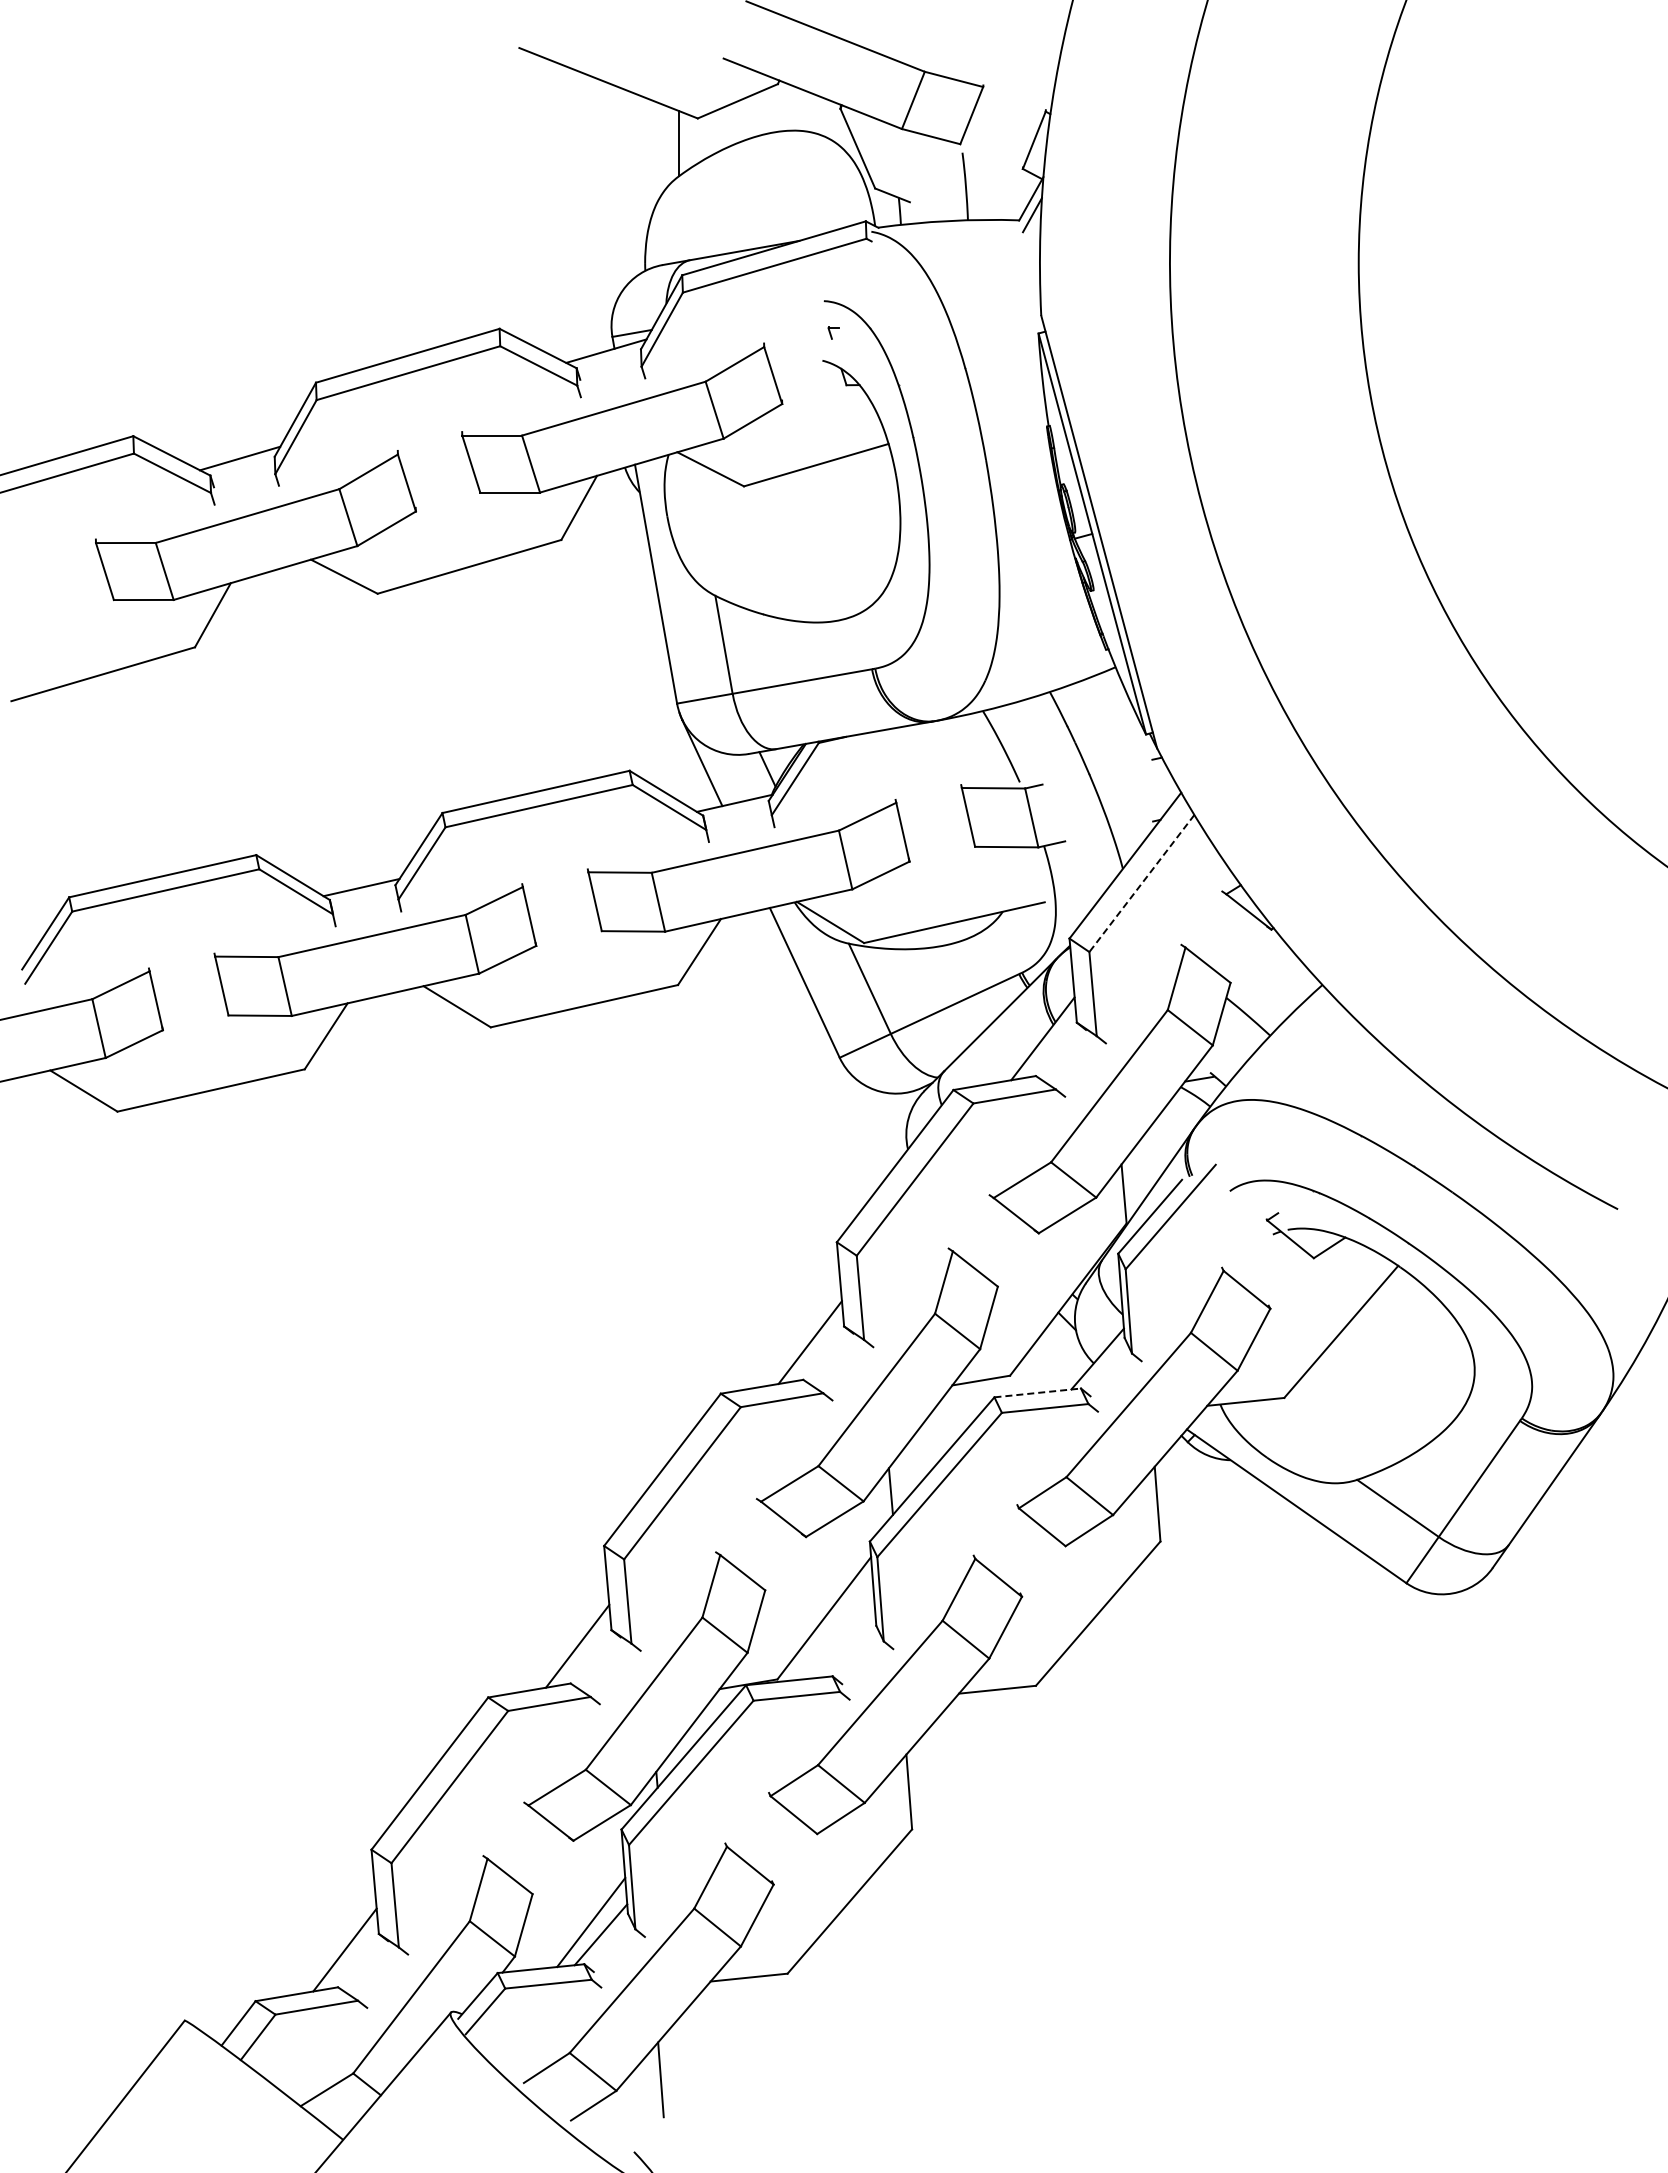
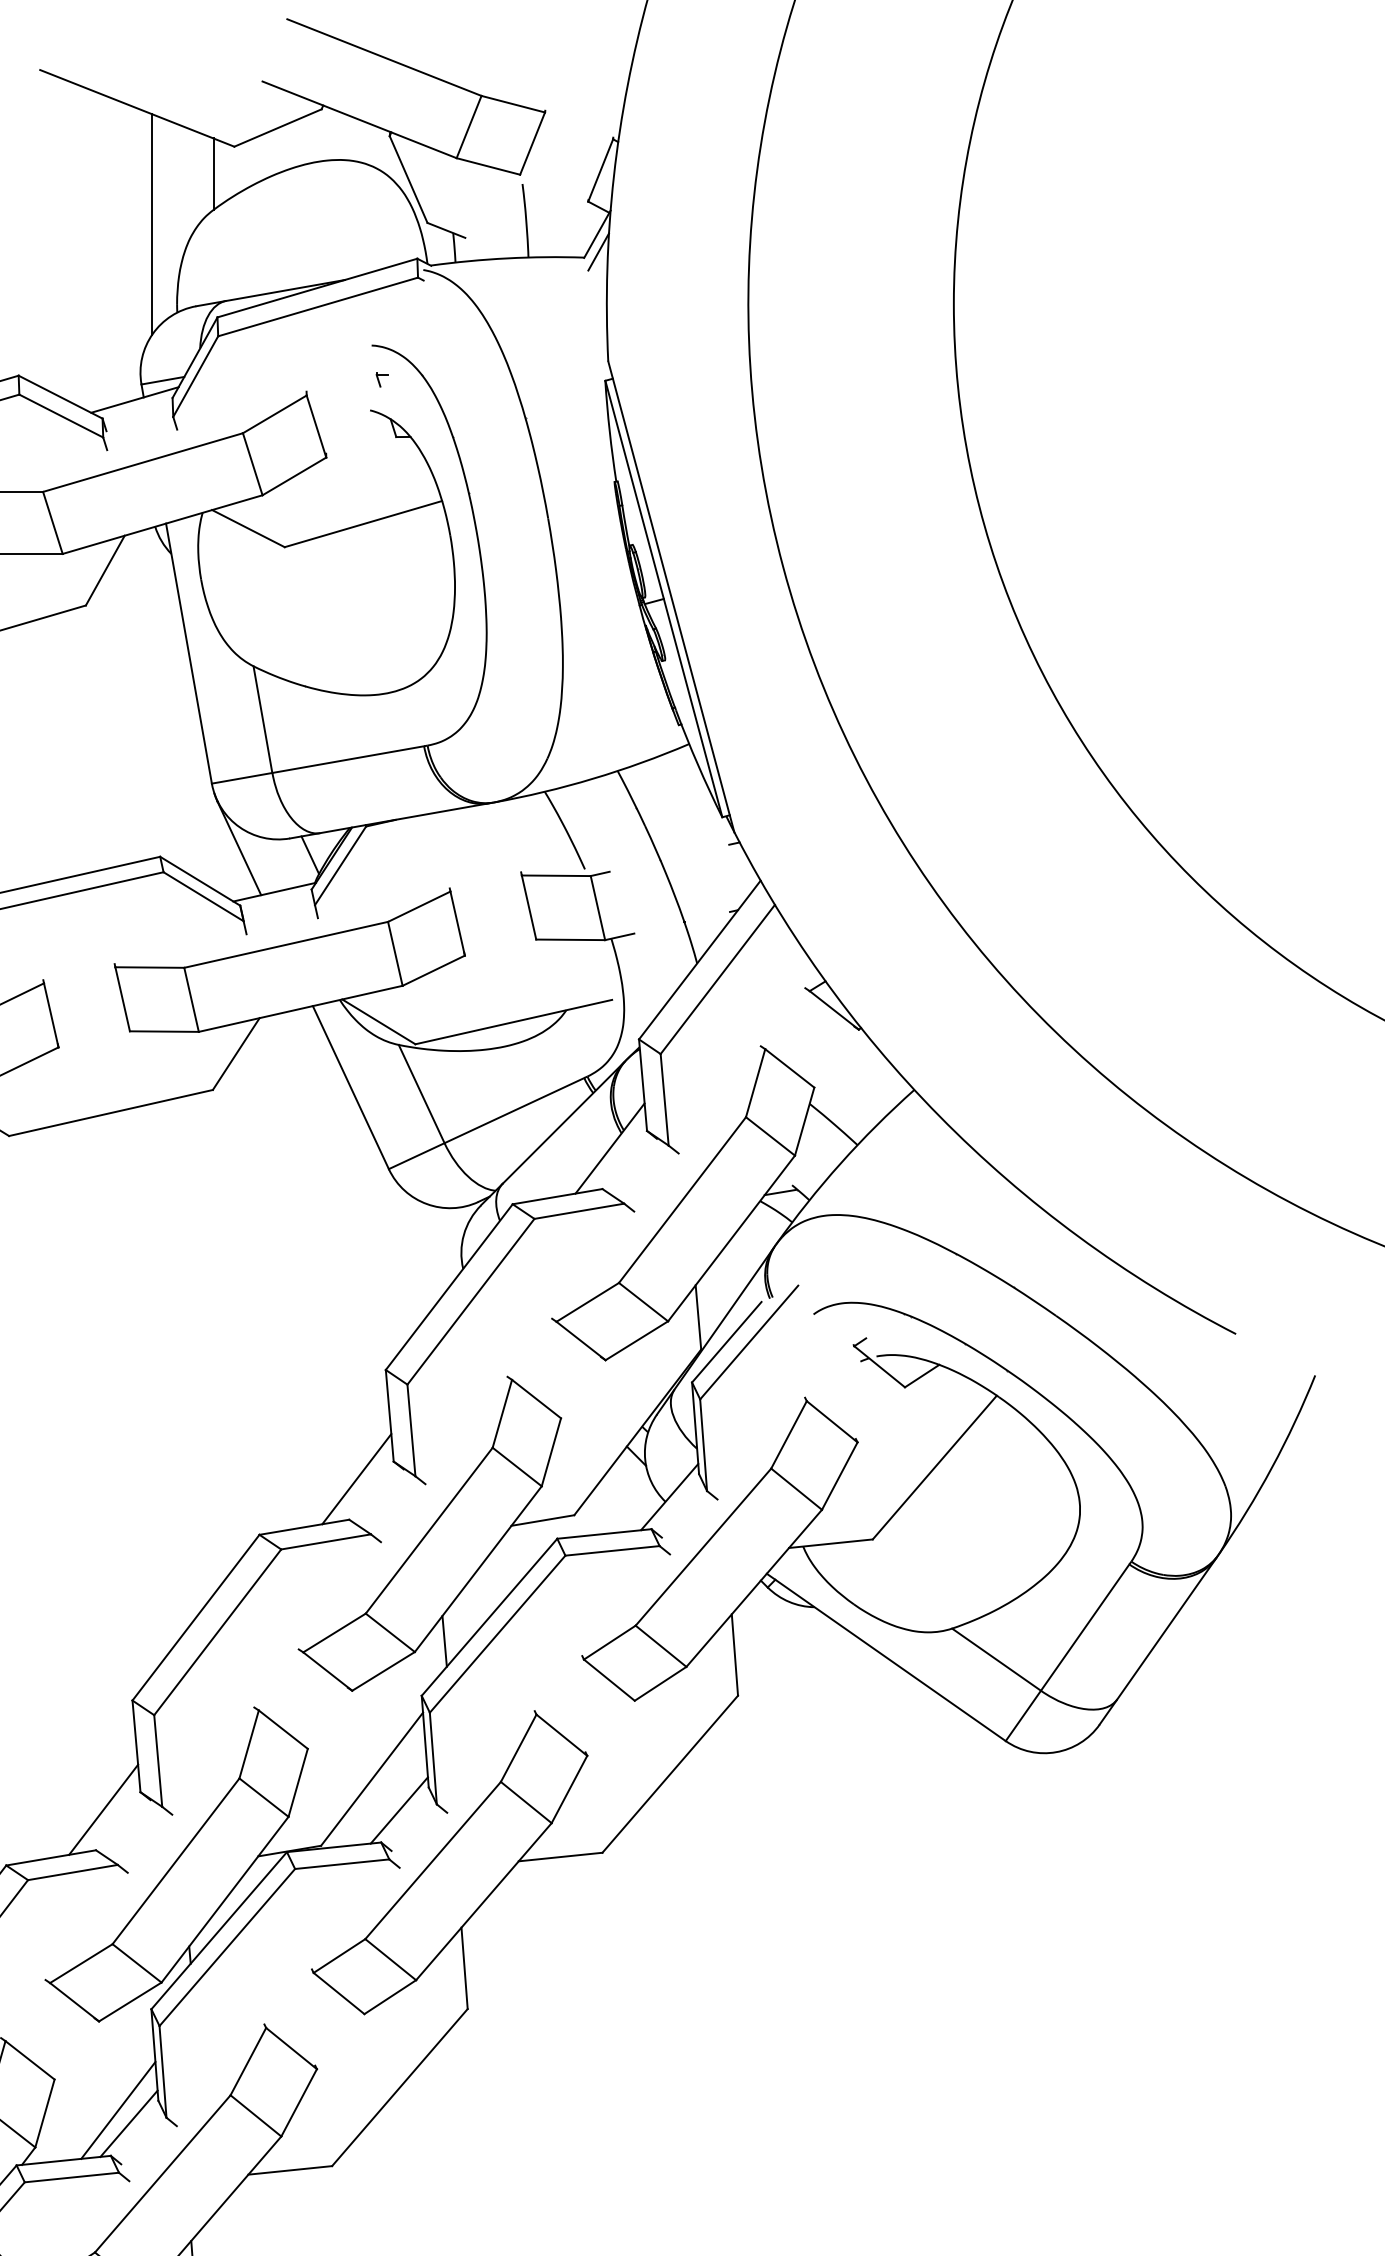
line: (622, 189) -> (152, 224), added
line: (1141, 883) -> (717, 979), dashed -> solid
line: (1037, 1392) -> (604, 1533), dashed -> solid
line: (849, 1646) -> (399, 1809), added

